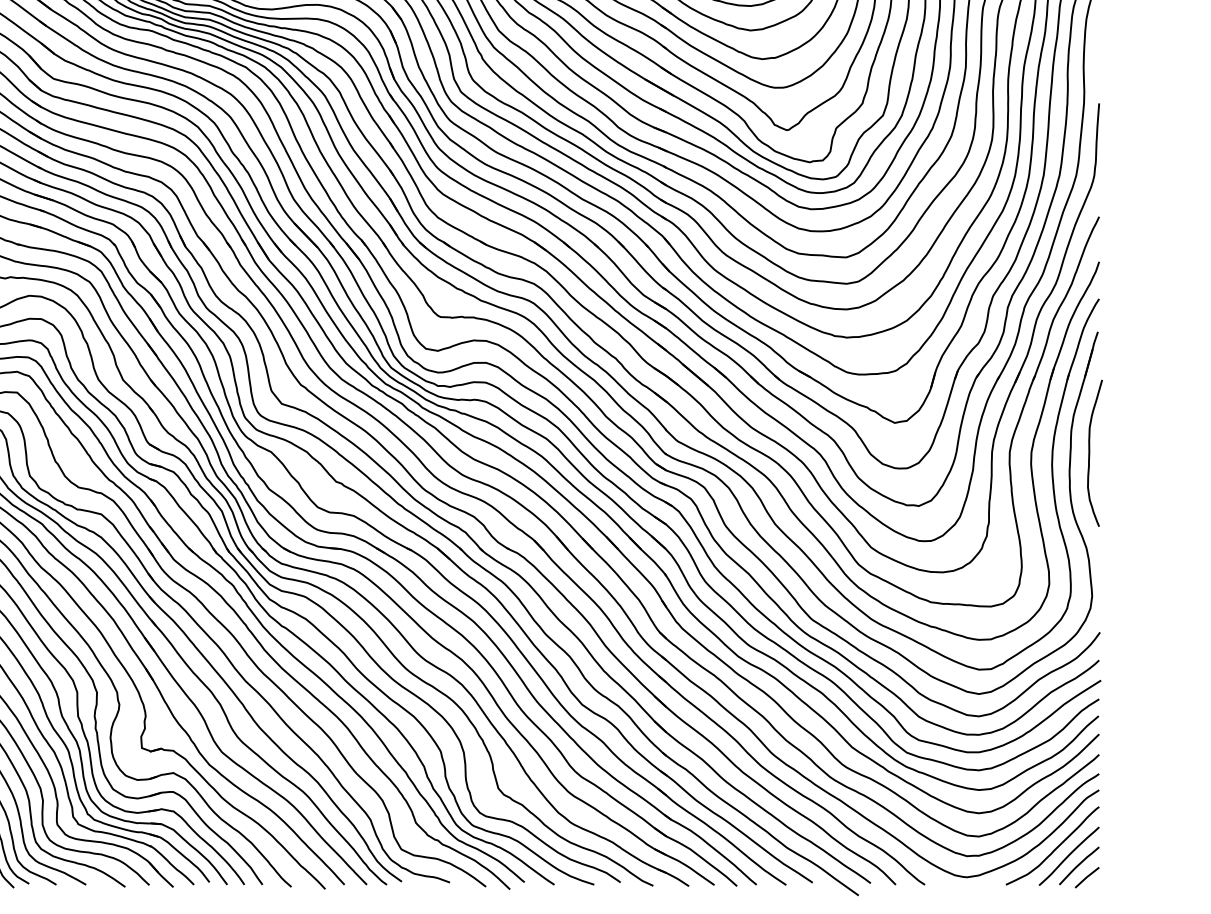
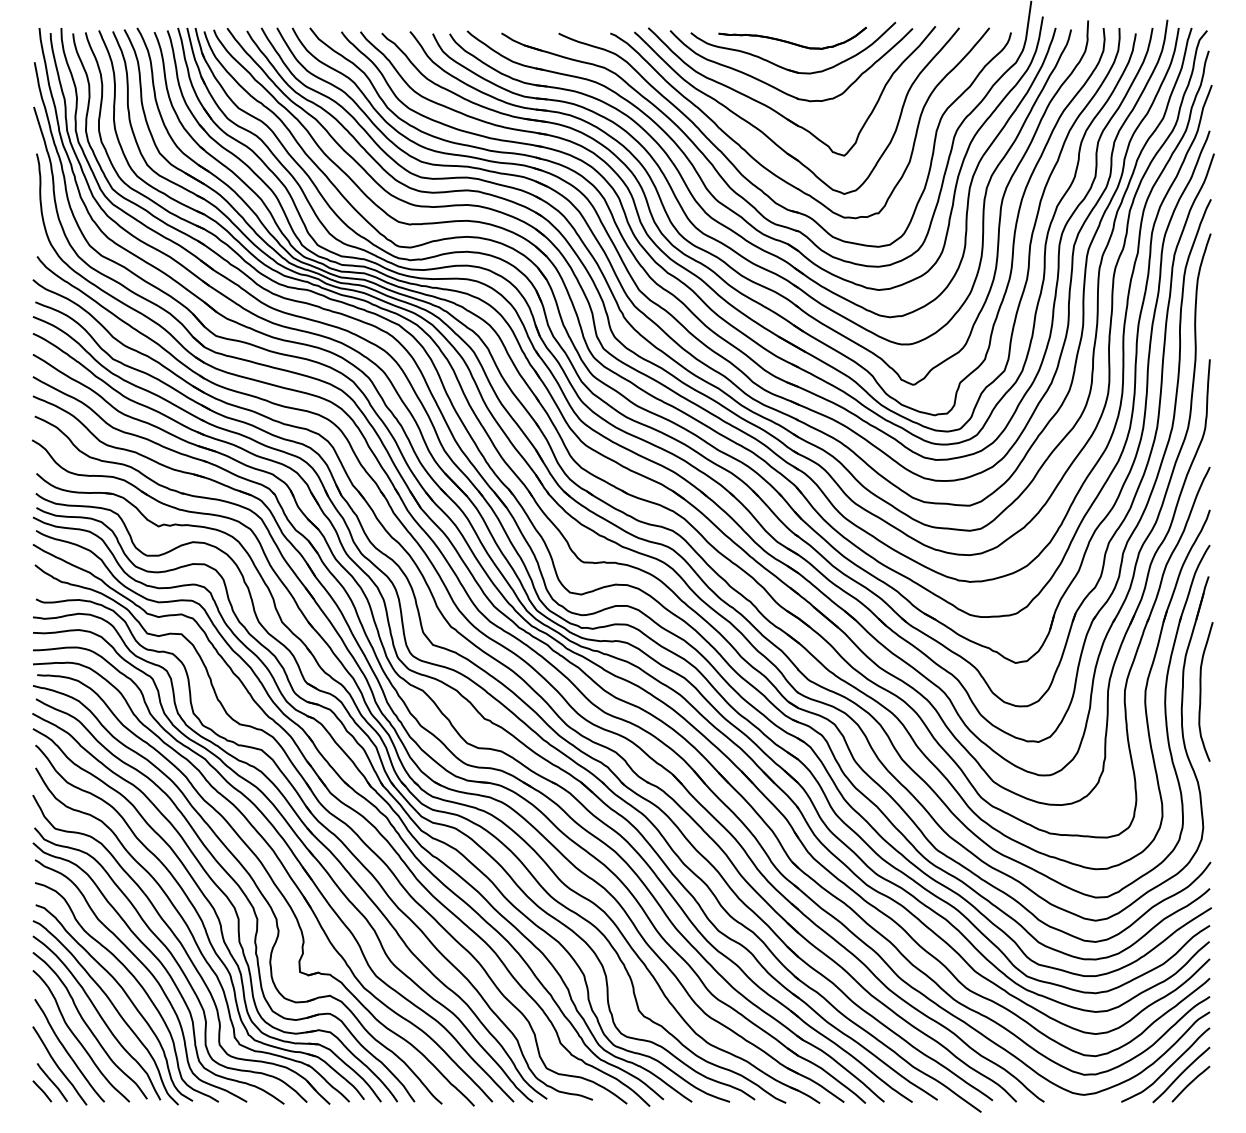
line: (1087, 877) -> (1198, 1095), removed

